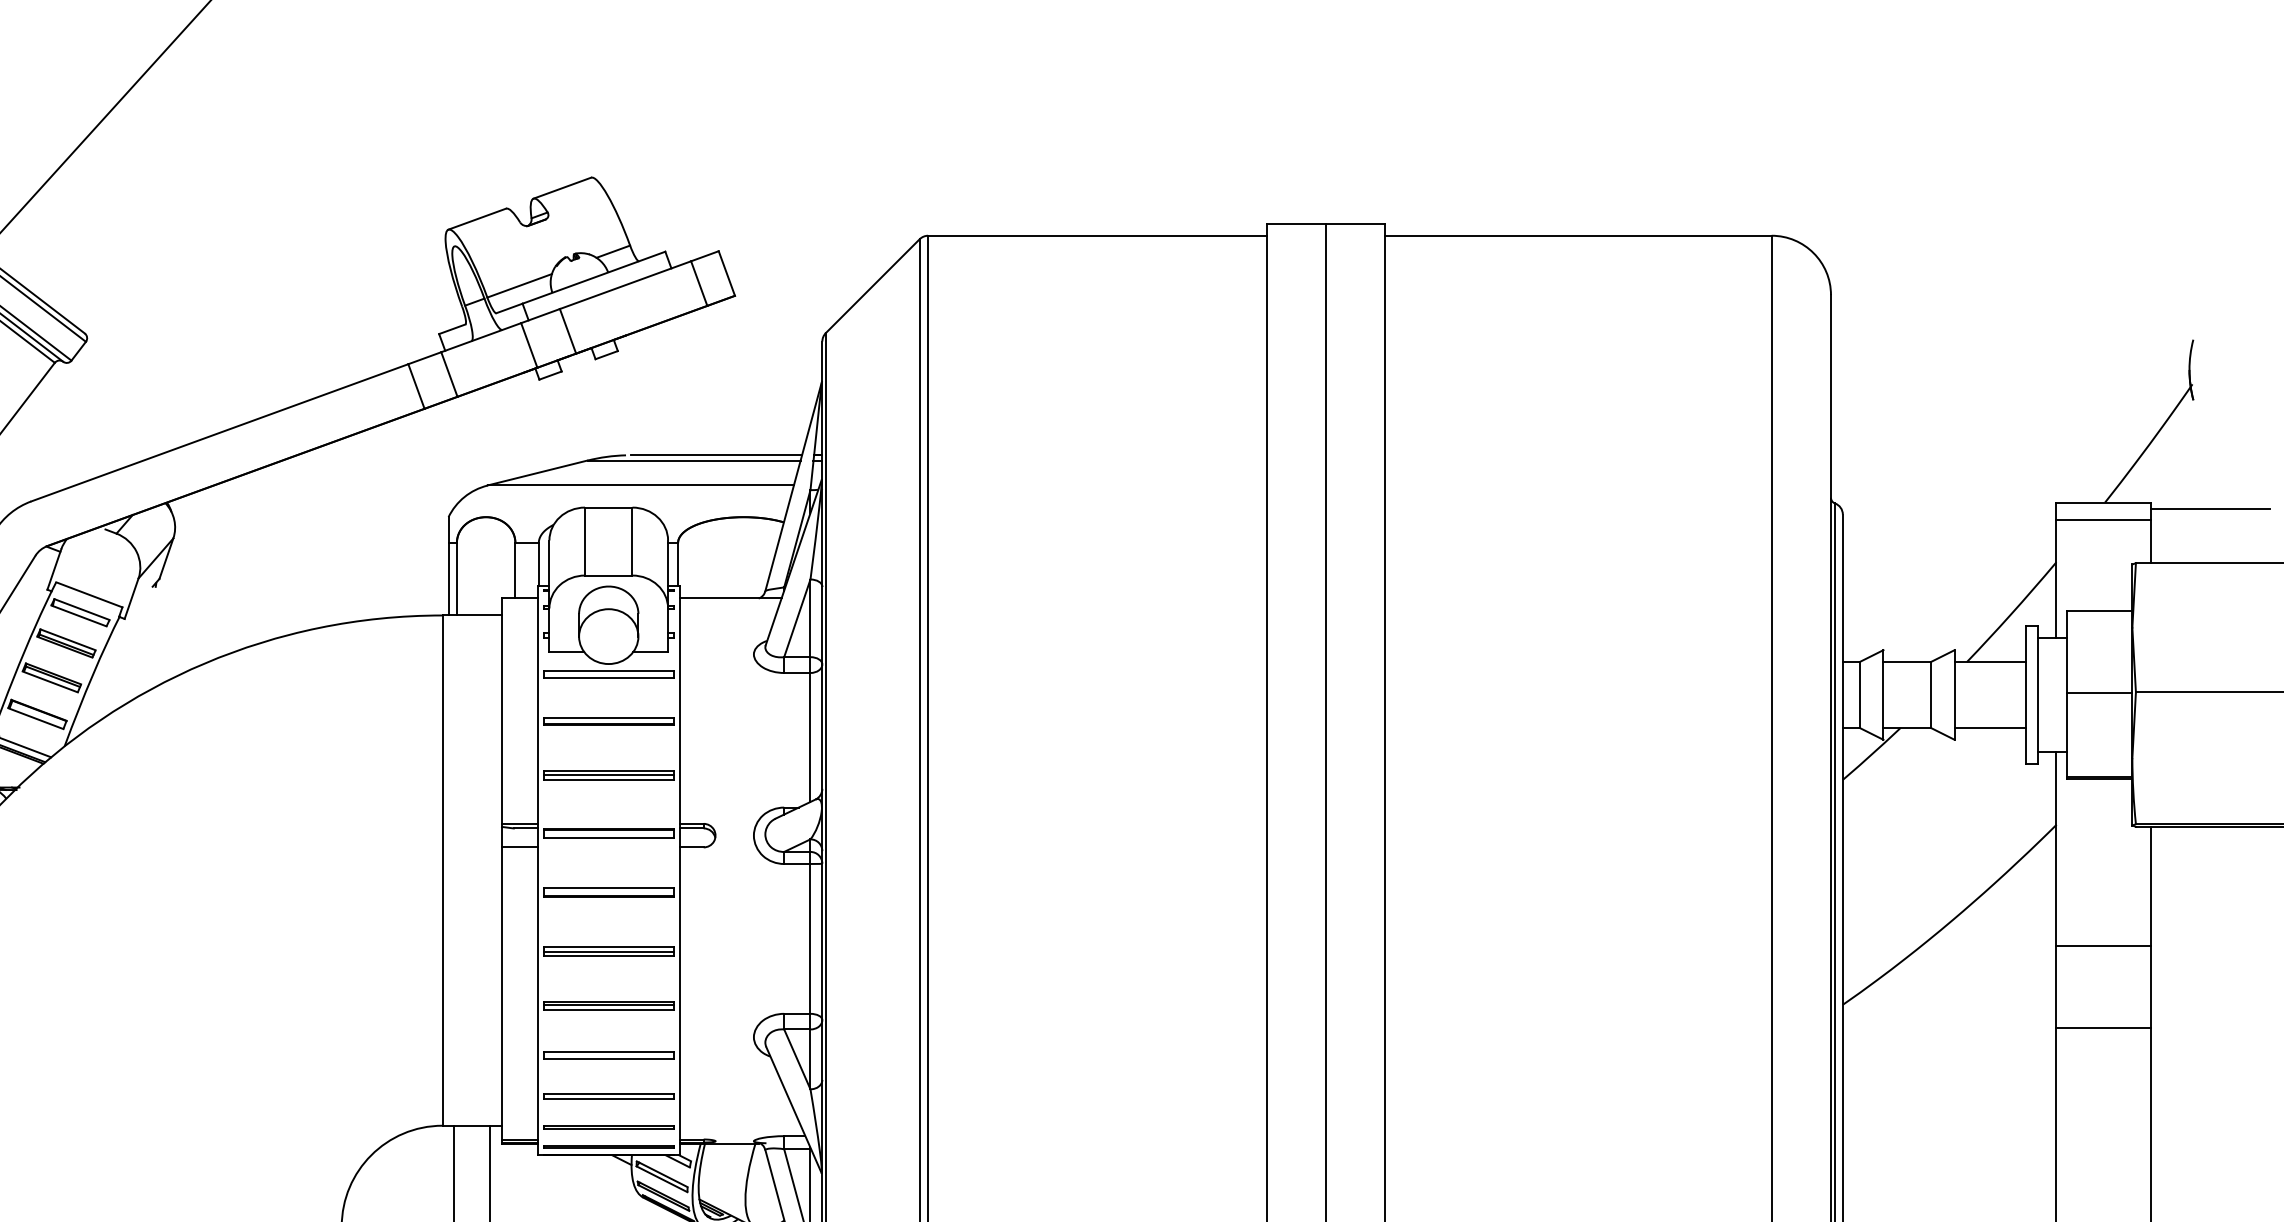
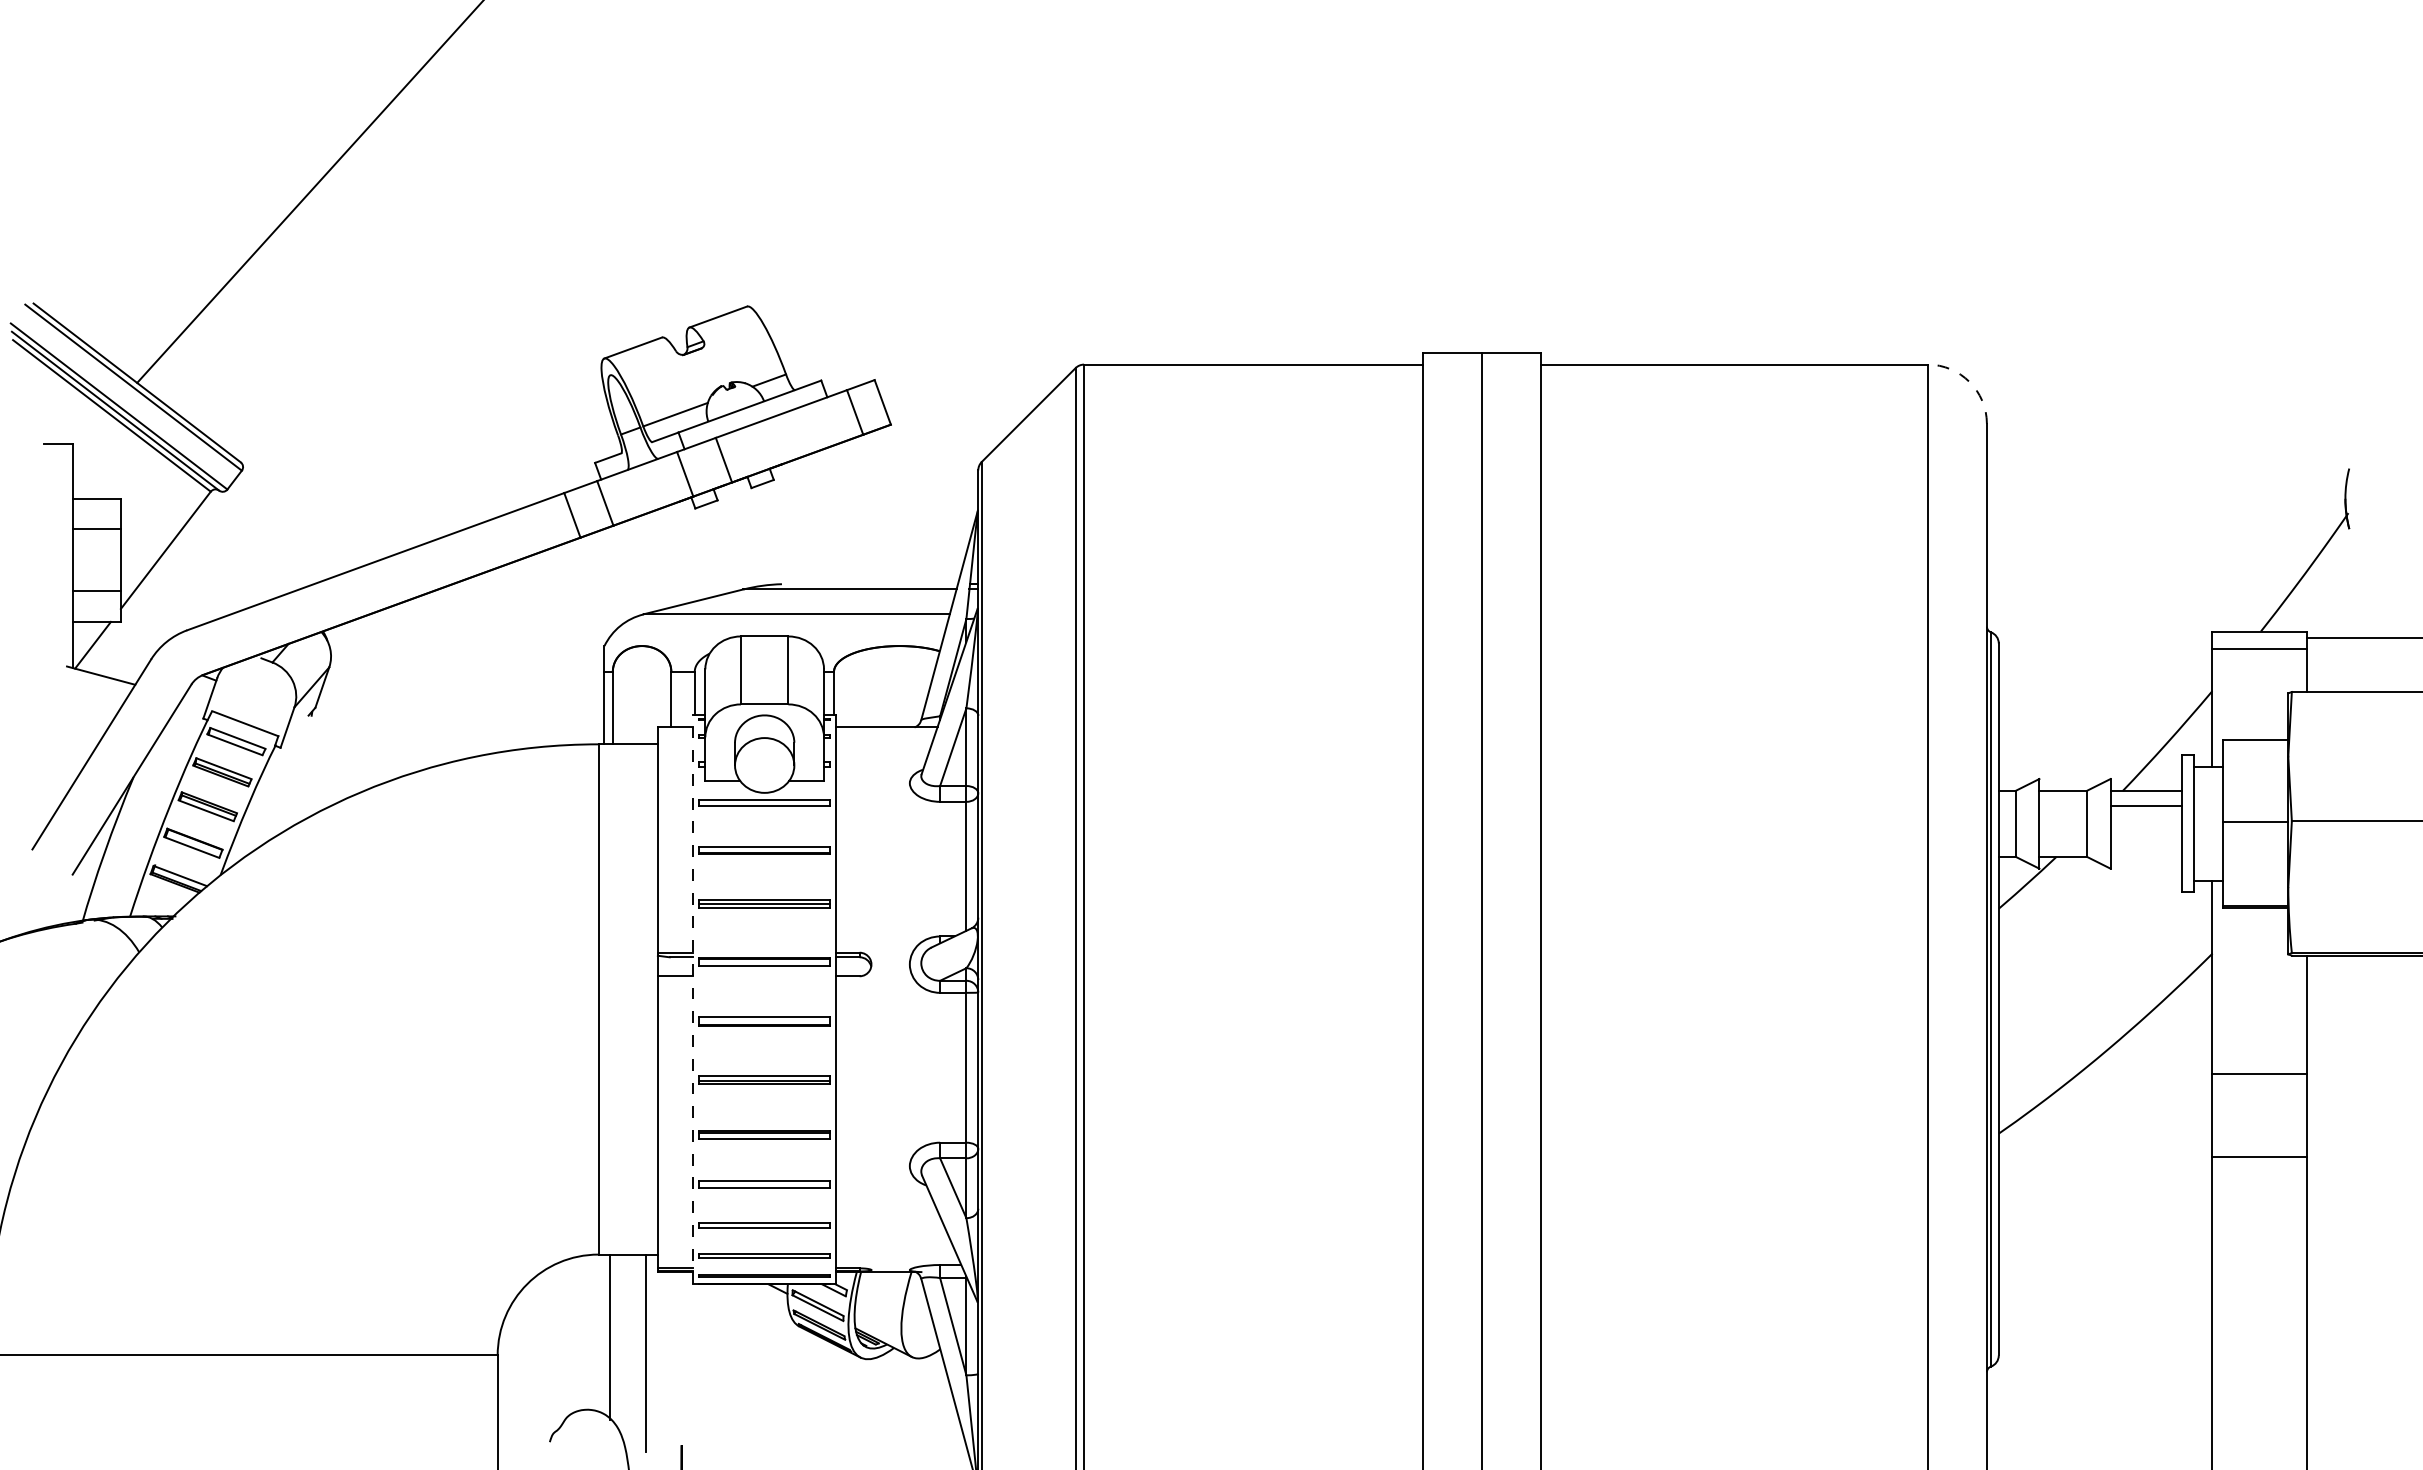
arc: (1813, 252) -> (1969, 381), solid -> dashed
line: (716, 455) -> (872, 584), removed
line: (1989, 727) -> (2145, 805), moved
line: (537, 870) -> (693, 999), solid -> dashed

